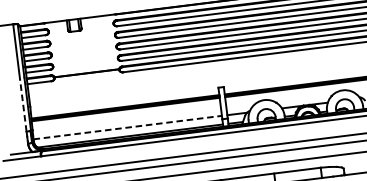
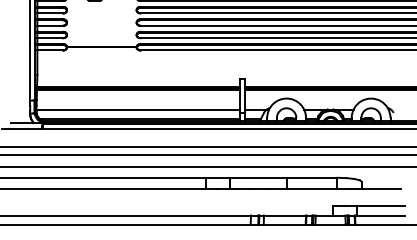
line: (23, 105) -> (30, 72), dashed -> solid
line: (128, 127) -> (138, 109), dashed -> solid

